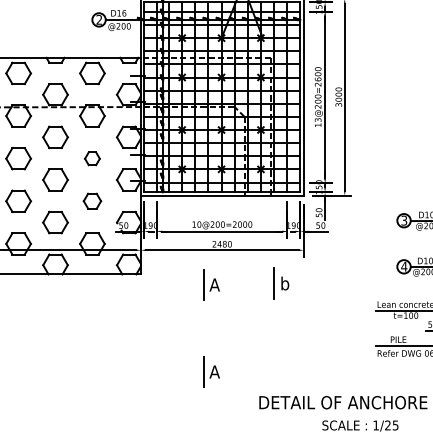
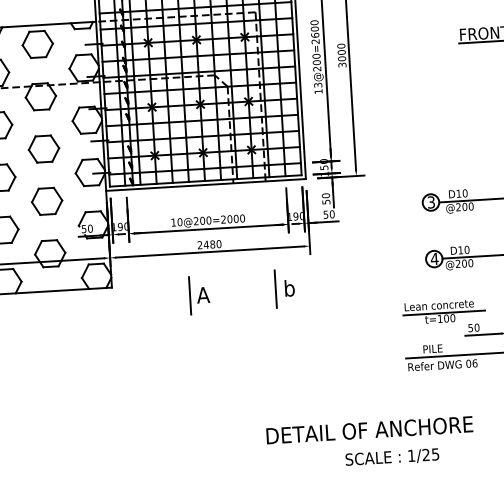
part: (92, 158) -> (44, 148), size x1.67
part: (92, 200) -> (47, 200), size x1.43
part: (211, 371) -> (205, 401), removed

